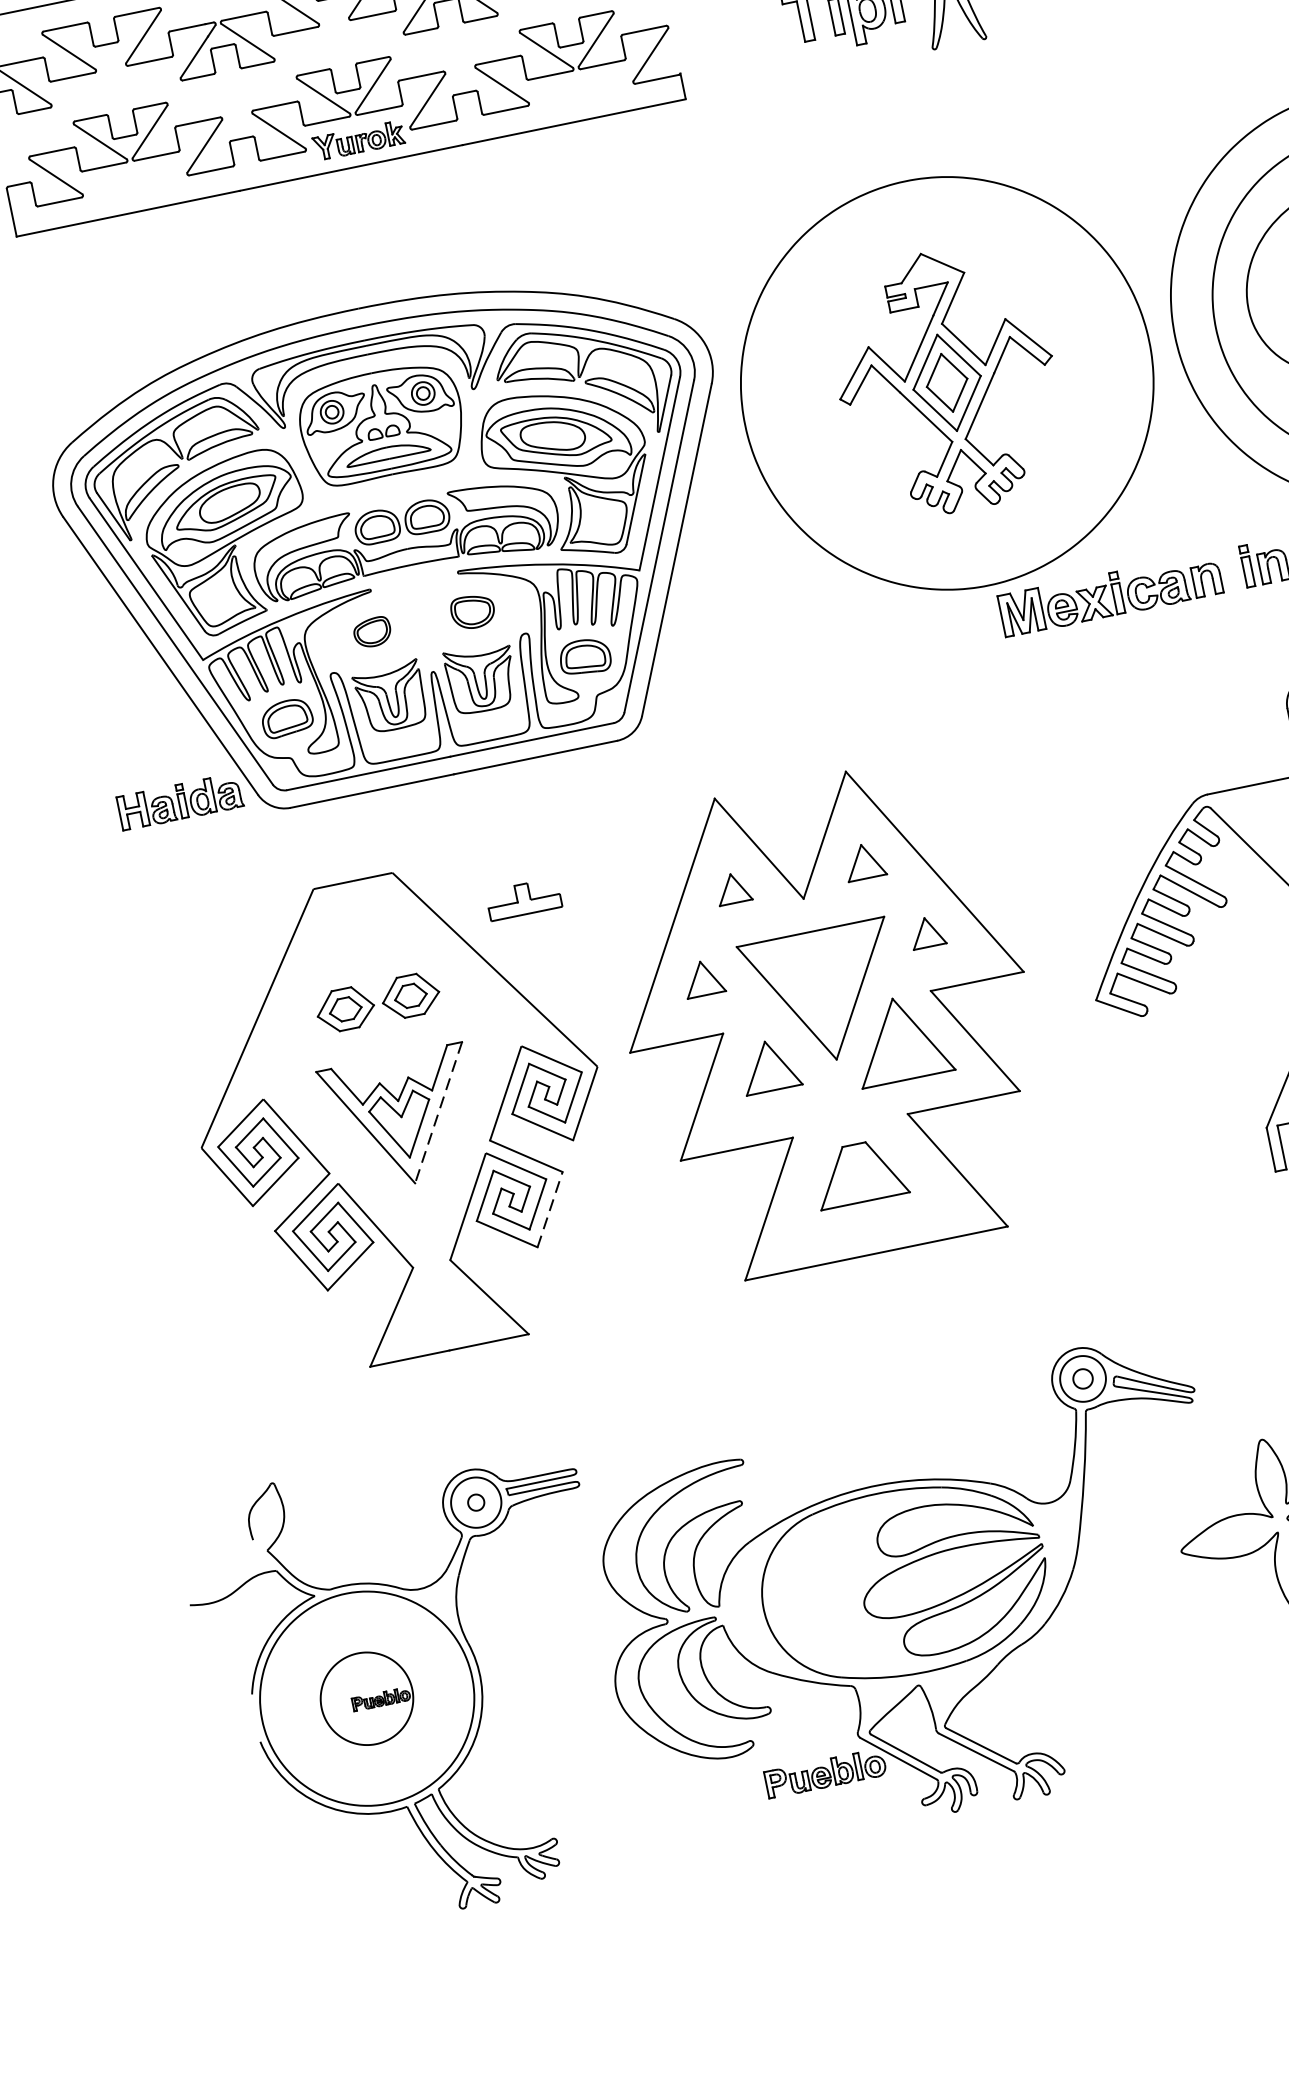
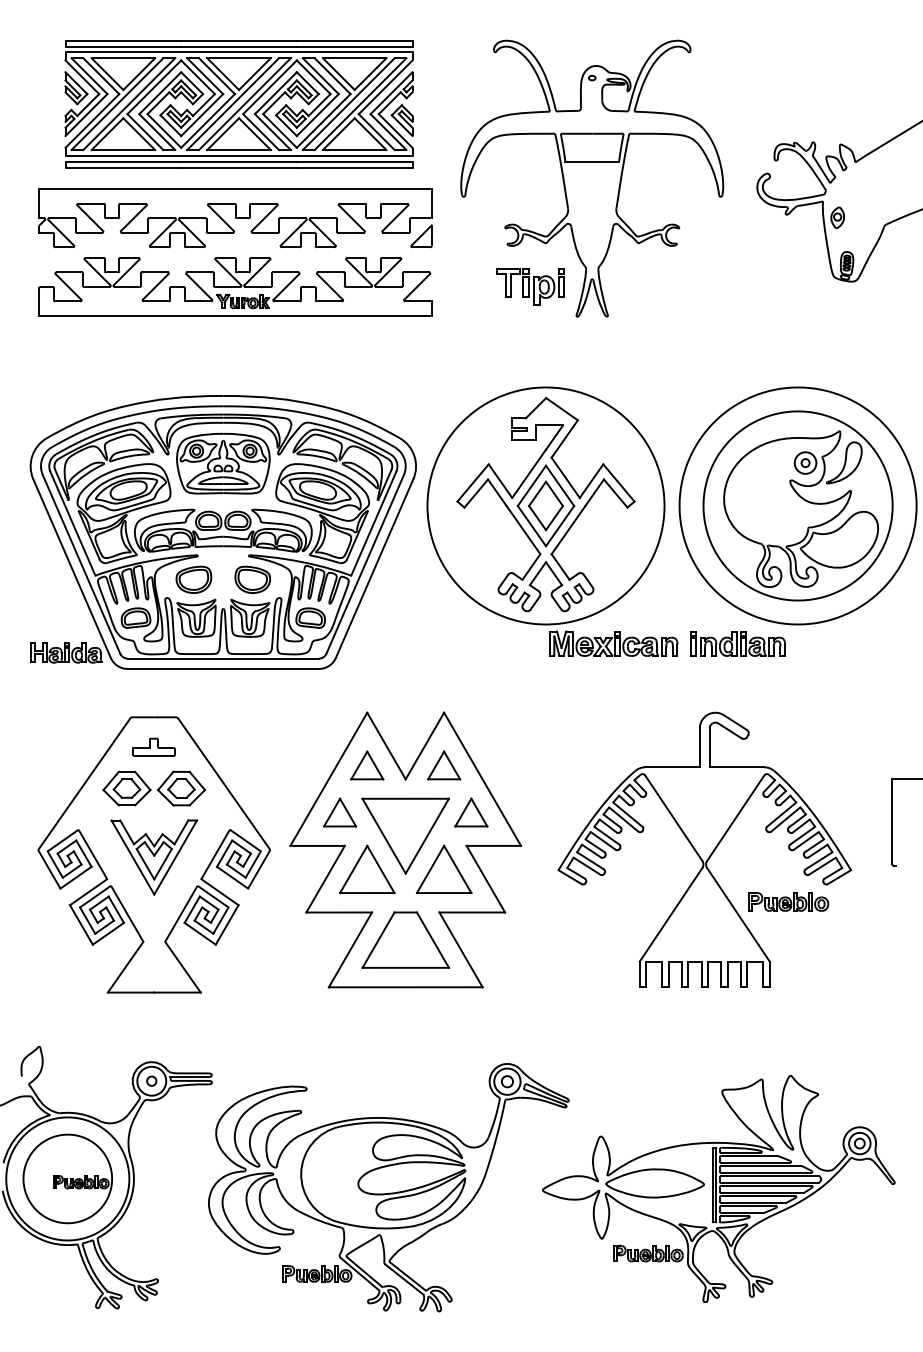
part: (945, 381) -> (545, 504), size x1.43
part: (472, 611) -> (252, 579), size x1.43
part: (371, 632) -> (193, 579), size x1.67
part: (864, 861) -> (444, 765), size x1.43
part: (733, 888) -> (367, 765), size x1.67
part: (522, 898) -> (153, 746), moved
part: (927, 932) -> (471, 812), size x1.67
part: (704, 978) -> (340, 812), size x1.43
part: (378, 1002) -> (154, 788), size x1.43
part: (770, 1065) -> (367, 869), size x1.67
line: (438, 1112) -> (175, 857), dashed -> solid
part: (859, 1172) -> (405, 939), size x1.67
line: (550, 1208) -> (227, 924), dashed -> solid
part: (366, 1698) -> (67, 1178), size x1.67

